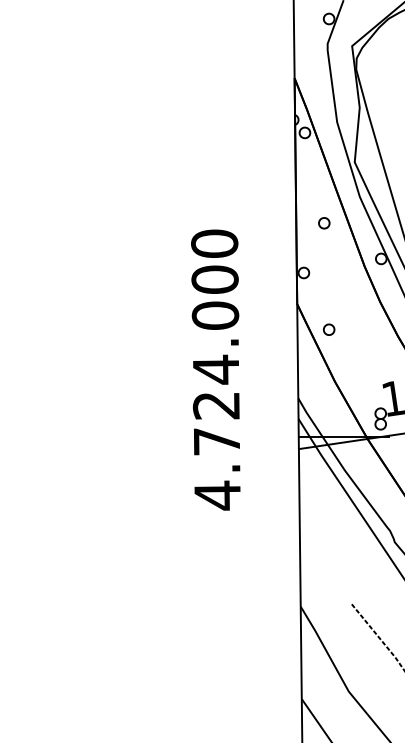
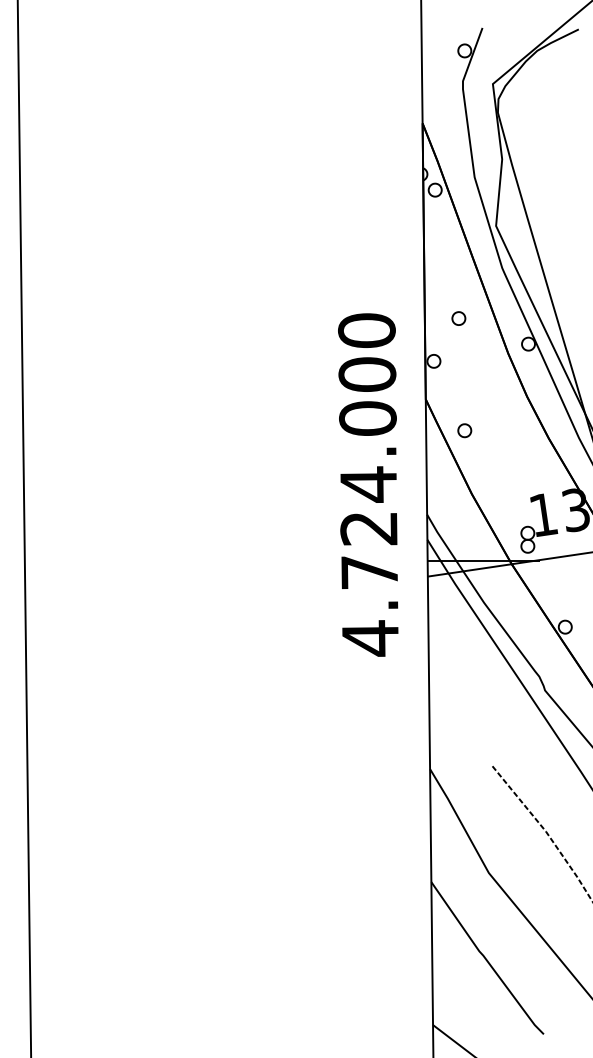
part: (323, 223) -> (458, 318), moved
text: (215, 369) -> (368, 484), moved

